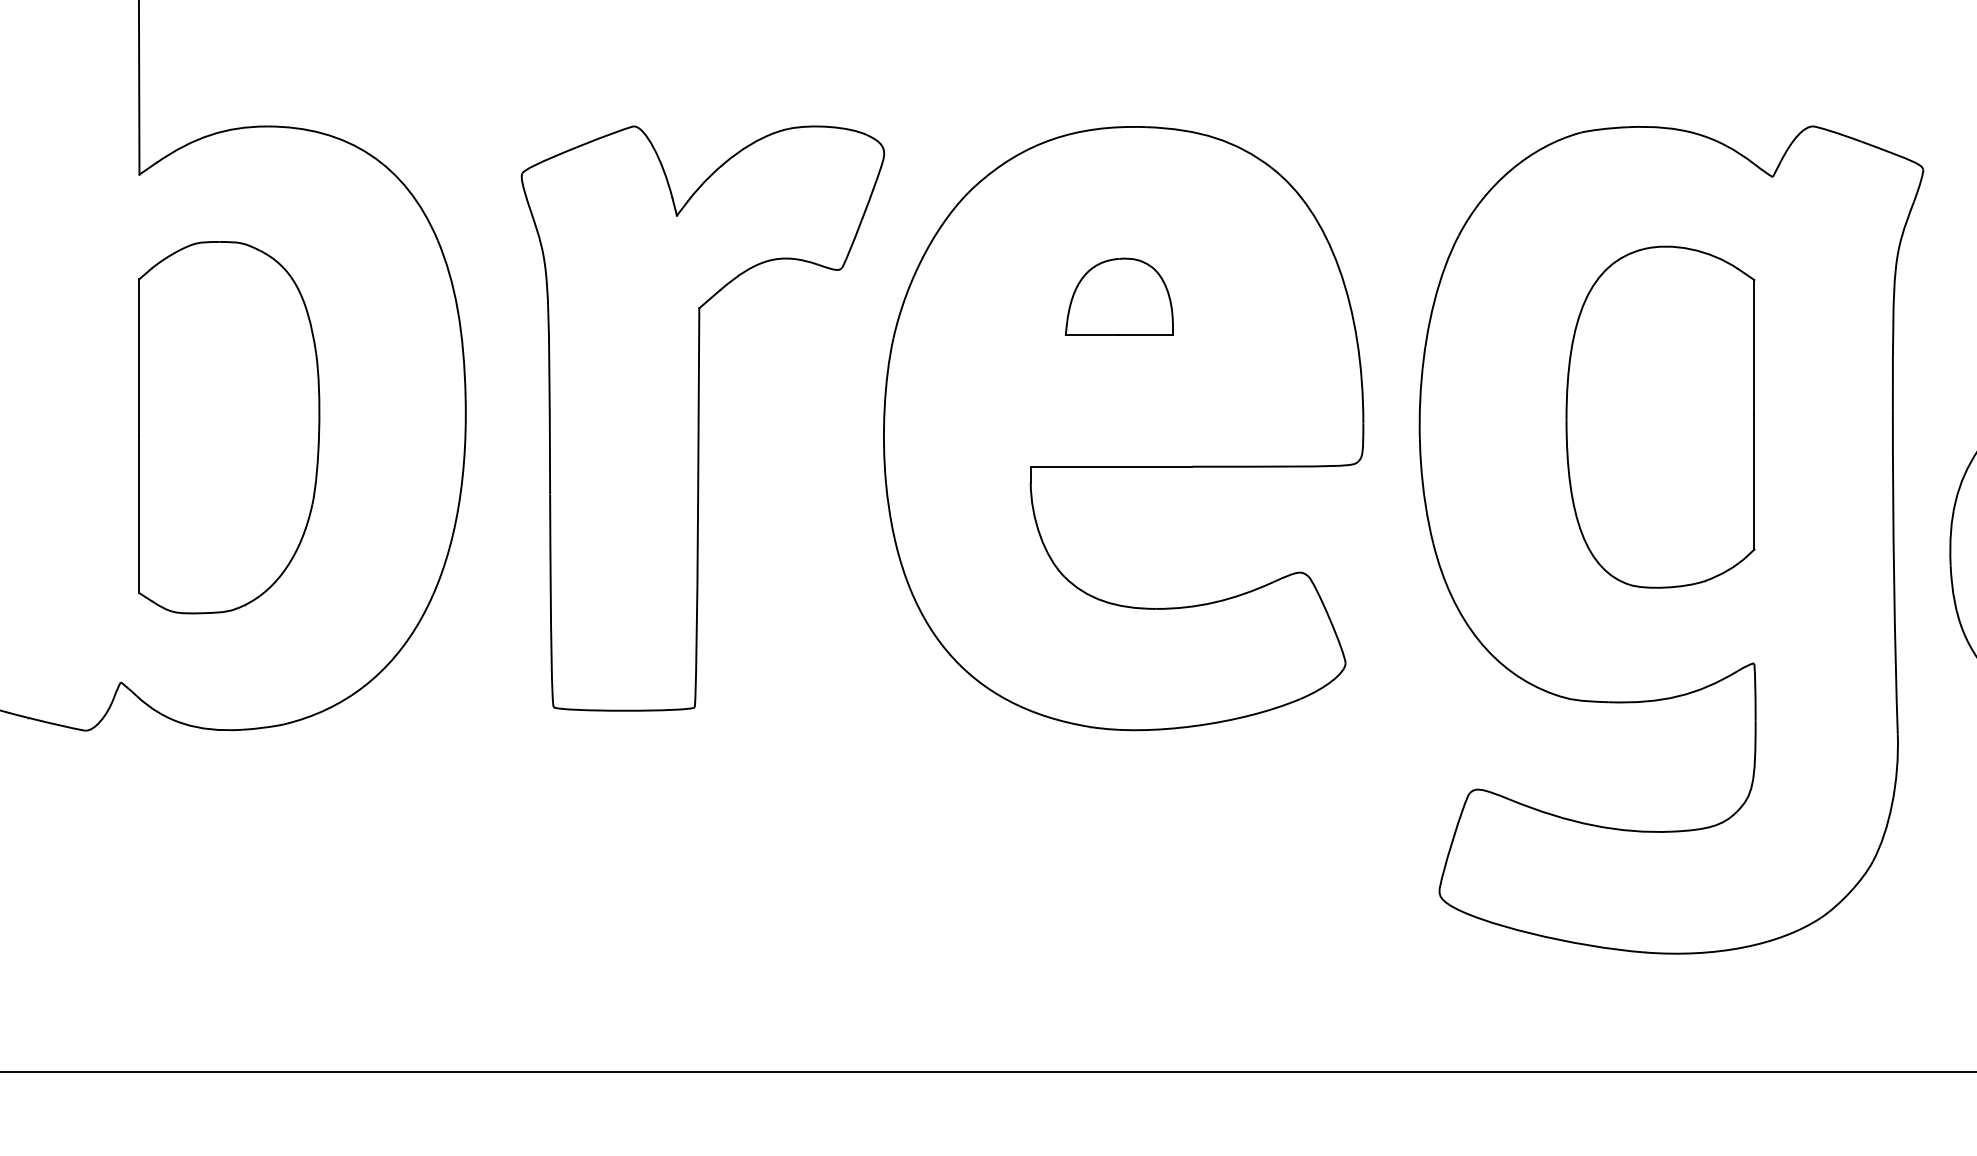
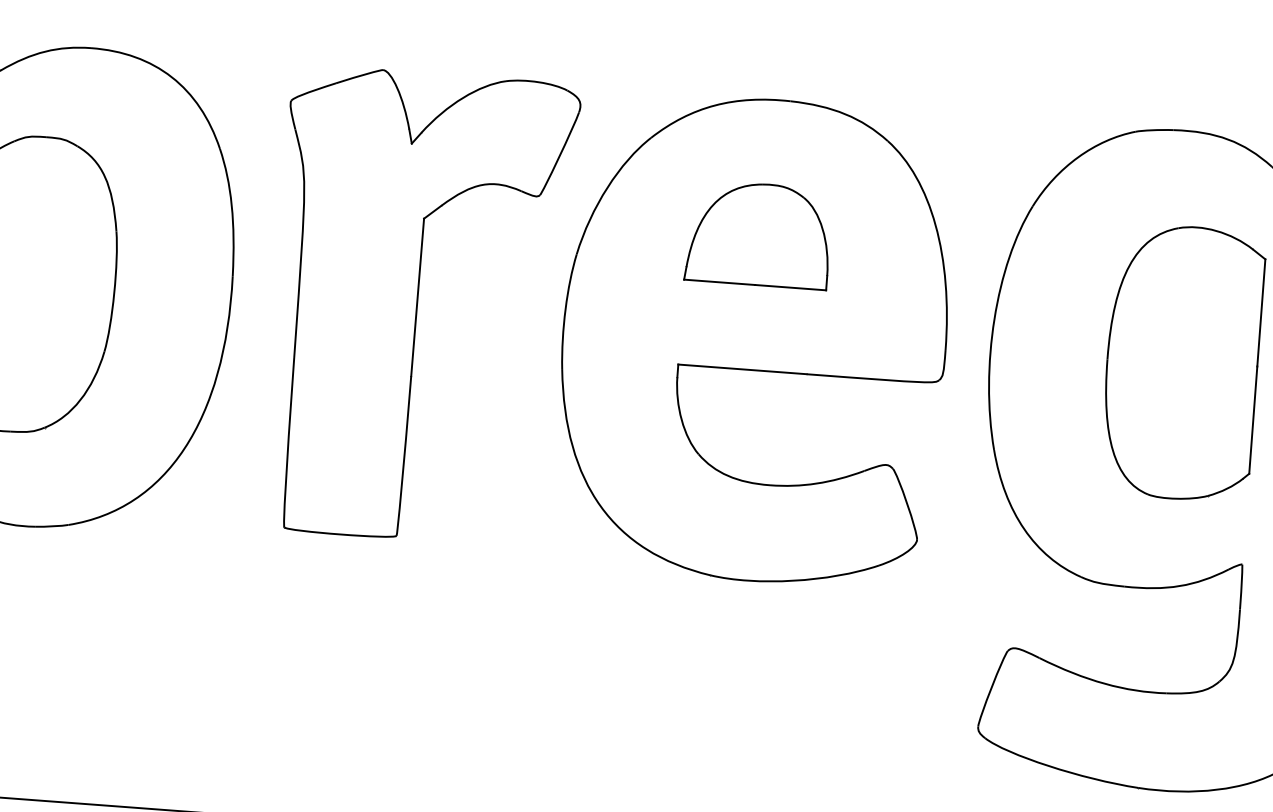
part: (1119, 296) -> (759, 234), size x1.67

